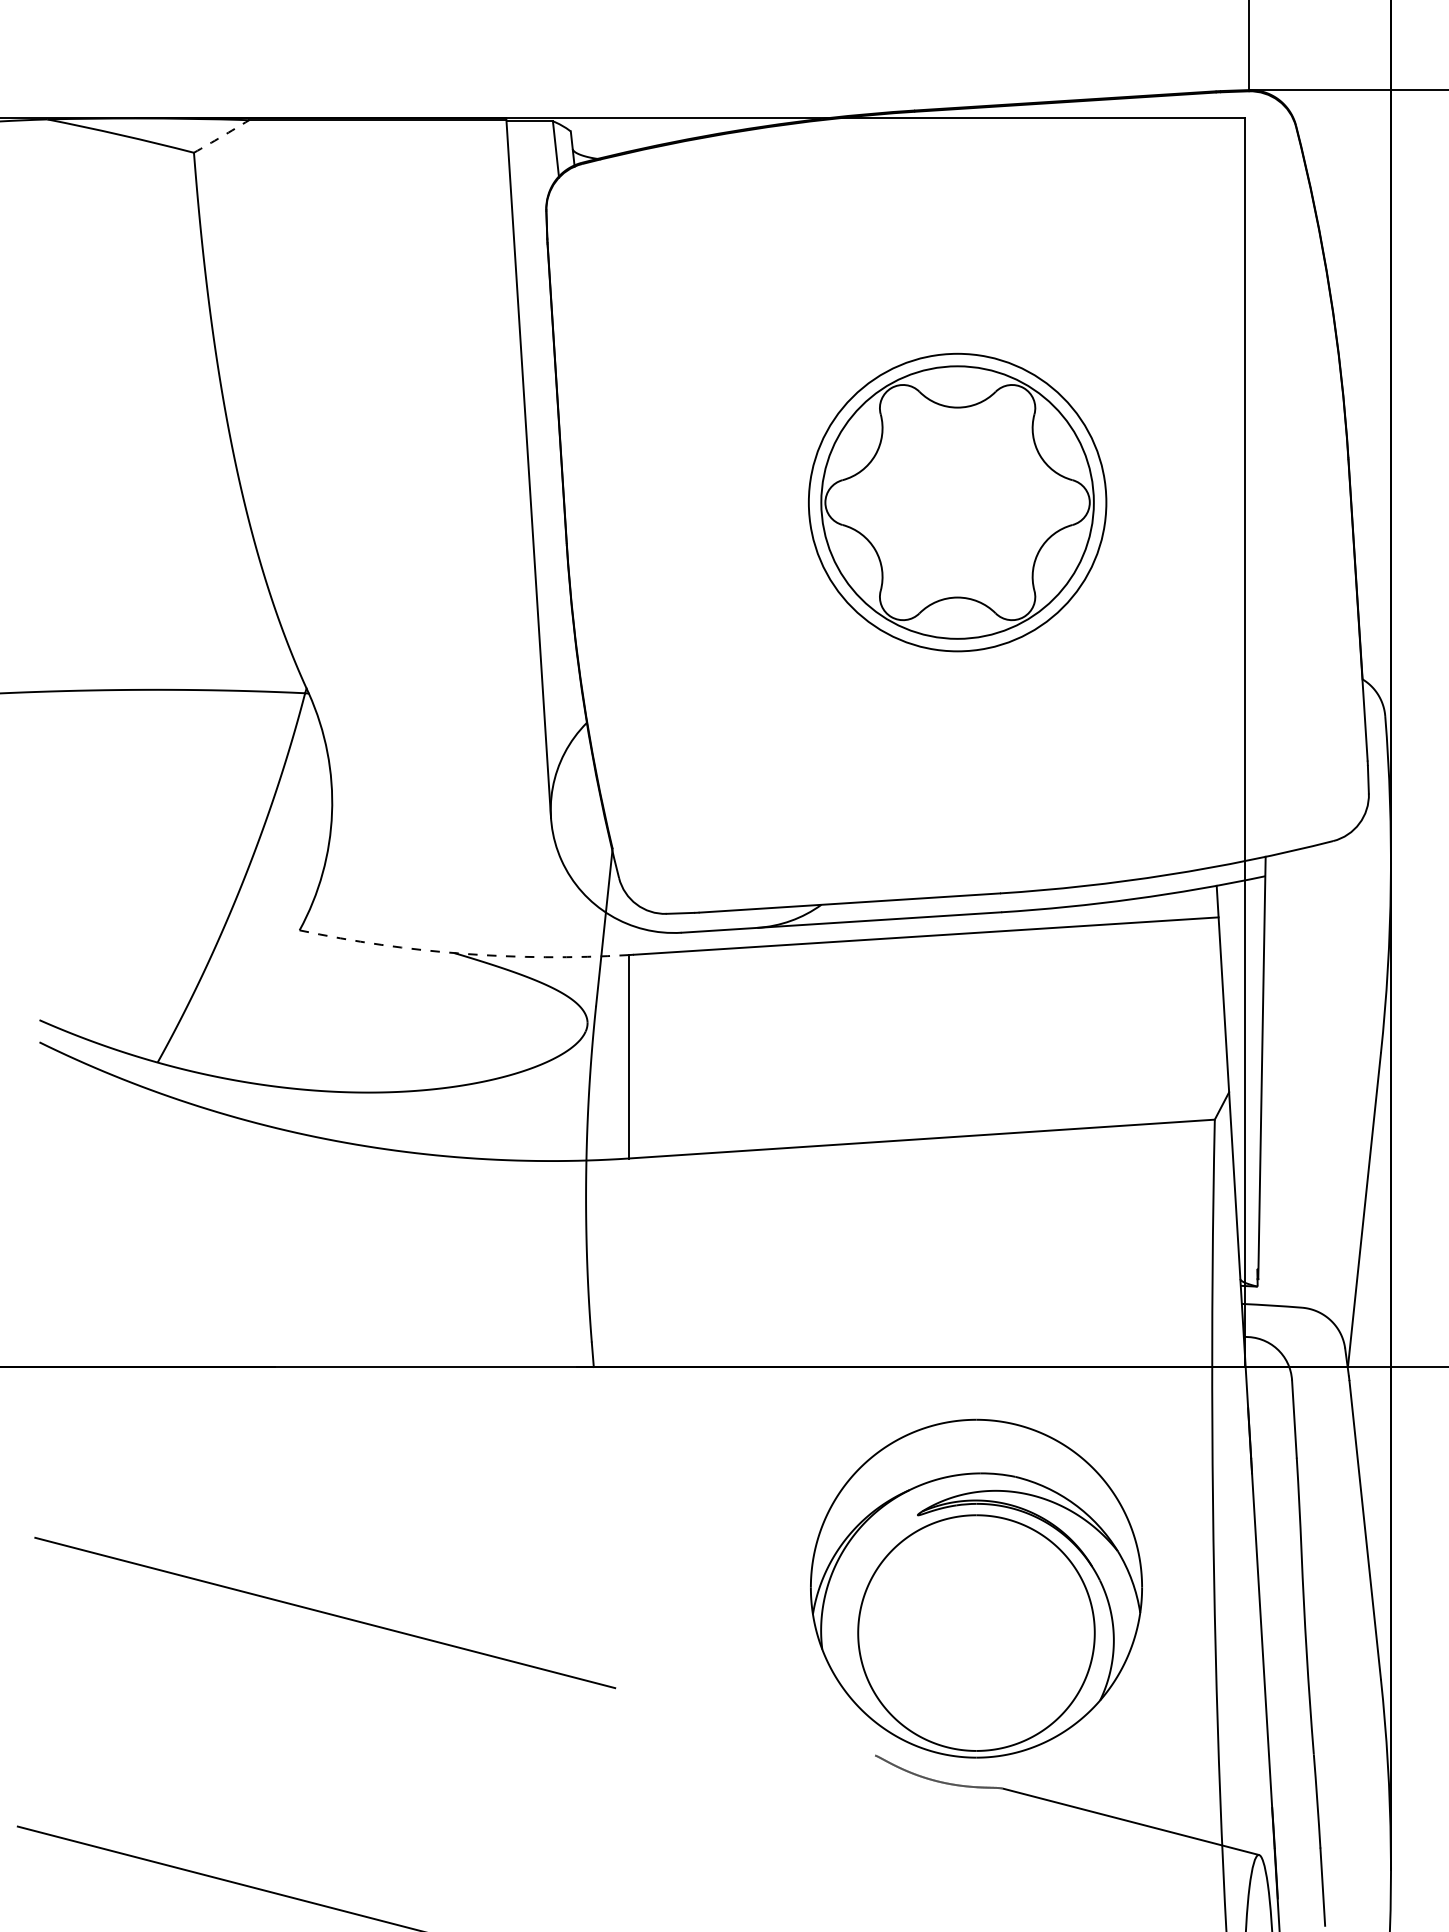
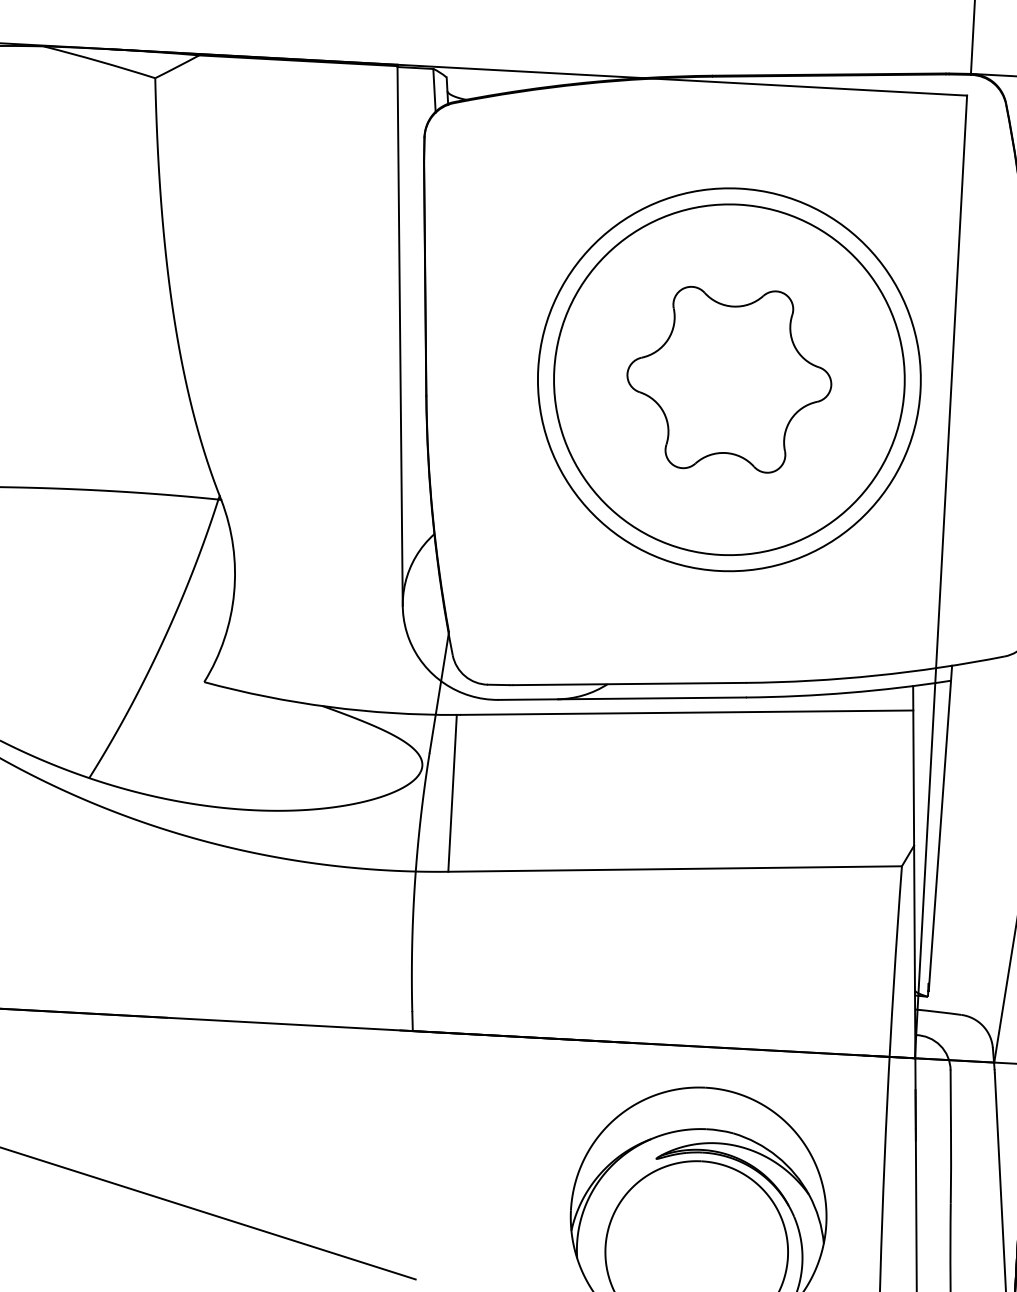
arc: (221, 136) -> (177, 66), dashed -> solid
circle: (957, 502) -> (729, 379), size x1.67
circle: (957, 502) -> (729, 379), size x1.67
arc: (463, 953) -> (329, 706), dashed -> solid

